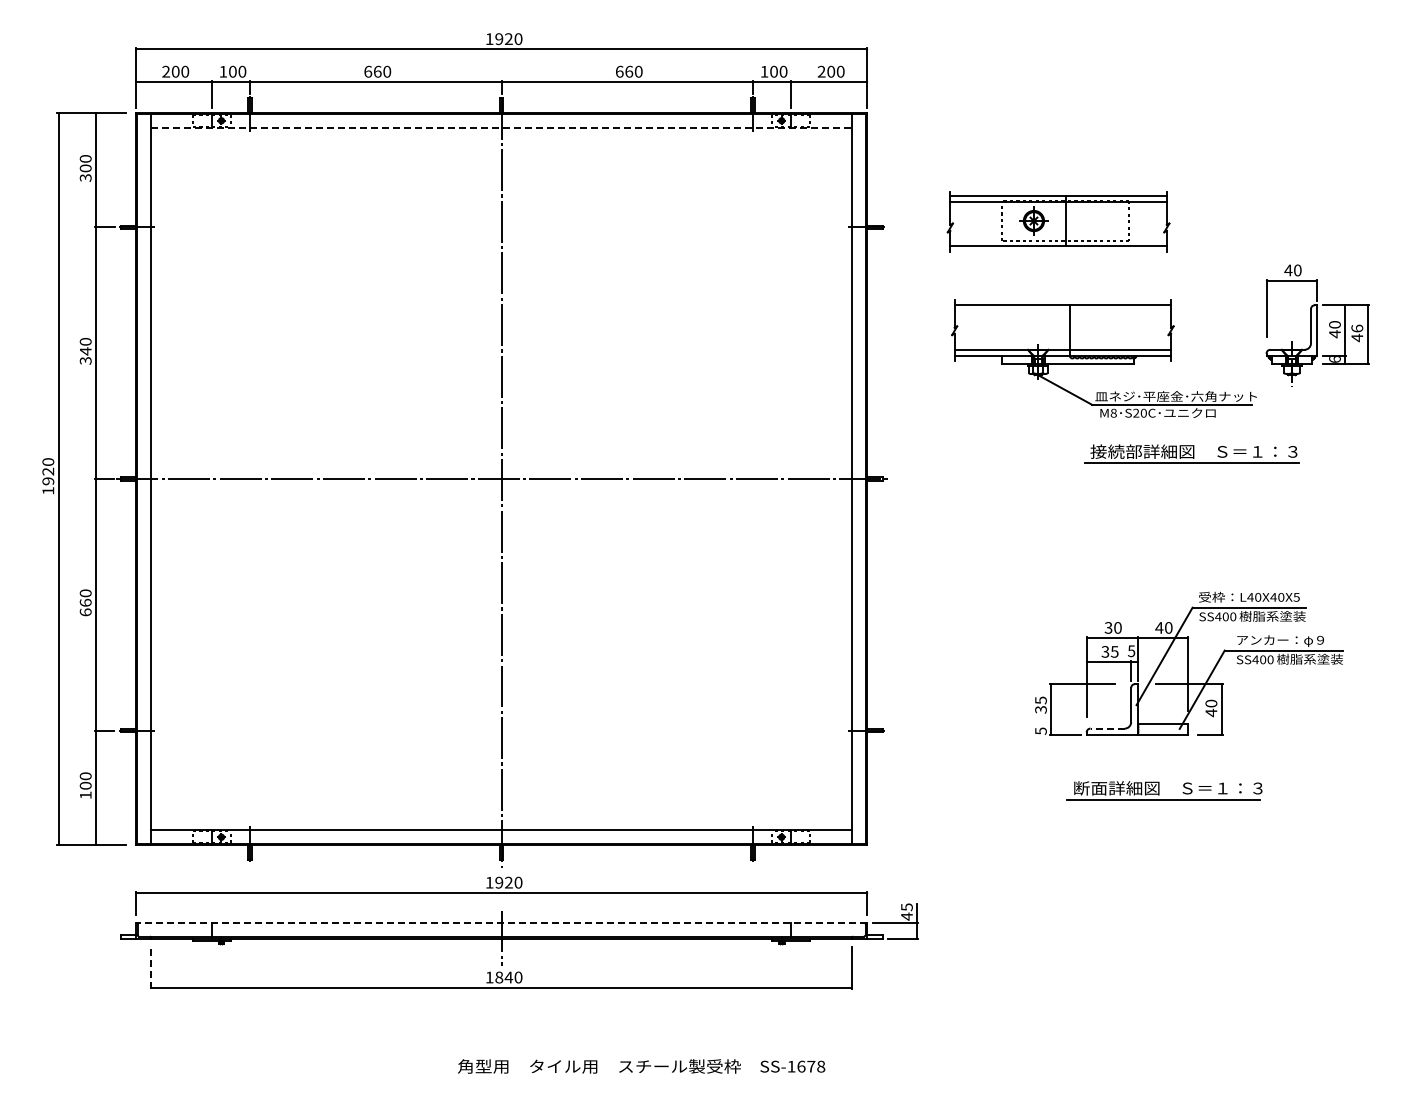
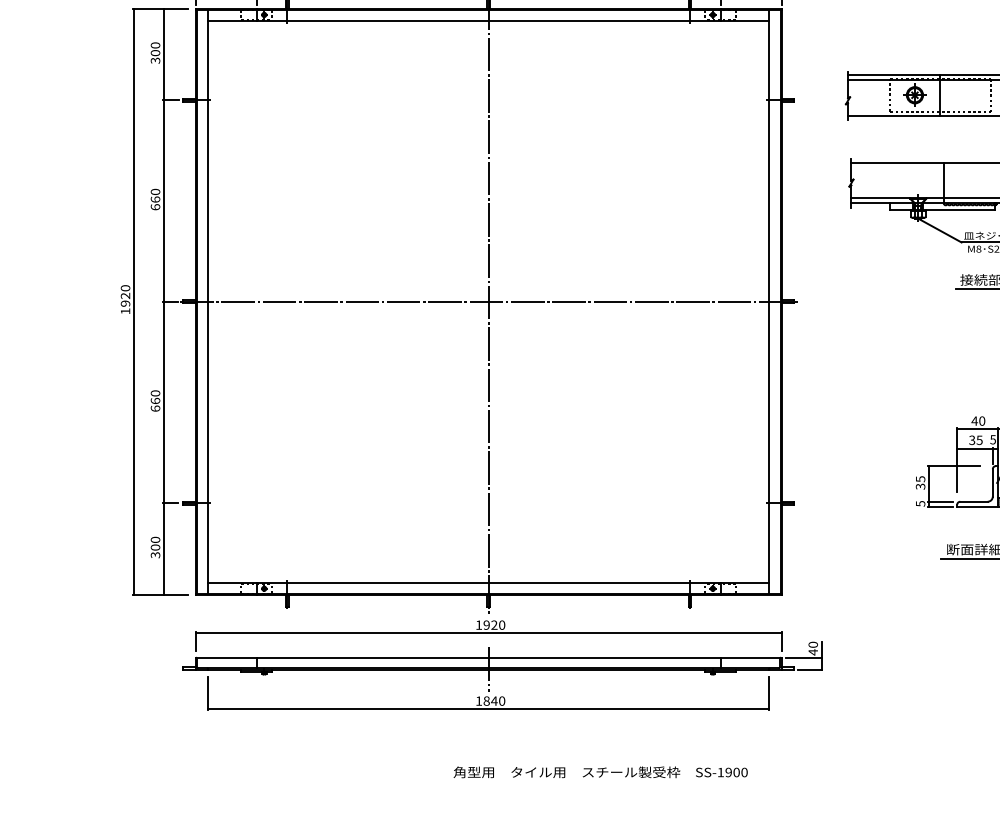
line: (501, 128) -> (488, 21), dashed -> solid
text: (85, 355) -> (155, 202), 340 -> 660
text: (1108, 627) -> (974, 420), 30 -> 40
line: (1065, 728) -> (940, 501), added
line: (1107, 728) -> (973, 501), dashed -> solid
text: (85, 795) -> (155, 555), 100 -> 300
text: (906, 907) -> (812, 645), 45 -> 40
line: (501, 923) -> (488, 657), dashed -> solid
line: (150, 968) -> (207, 693), dashed -> solid
text: (811, 1066) -> (736, 772), SS-1678 -> SS-1900

